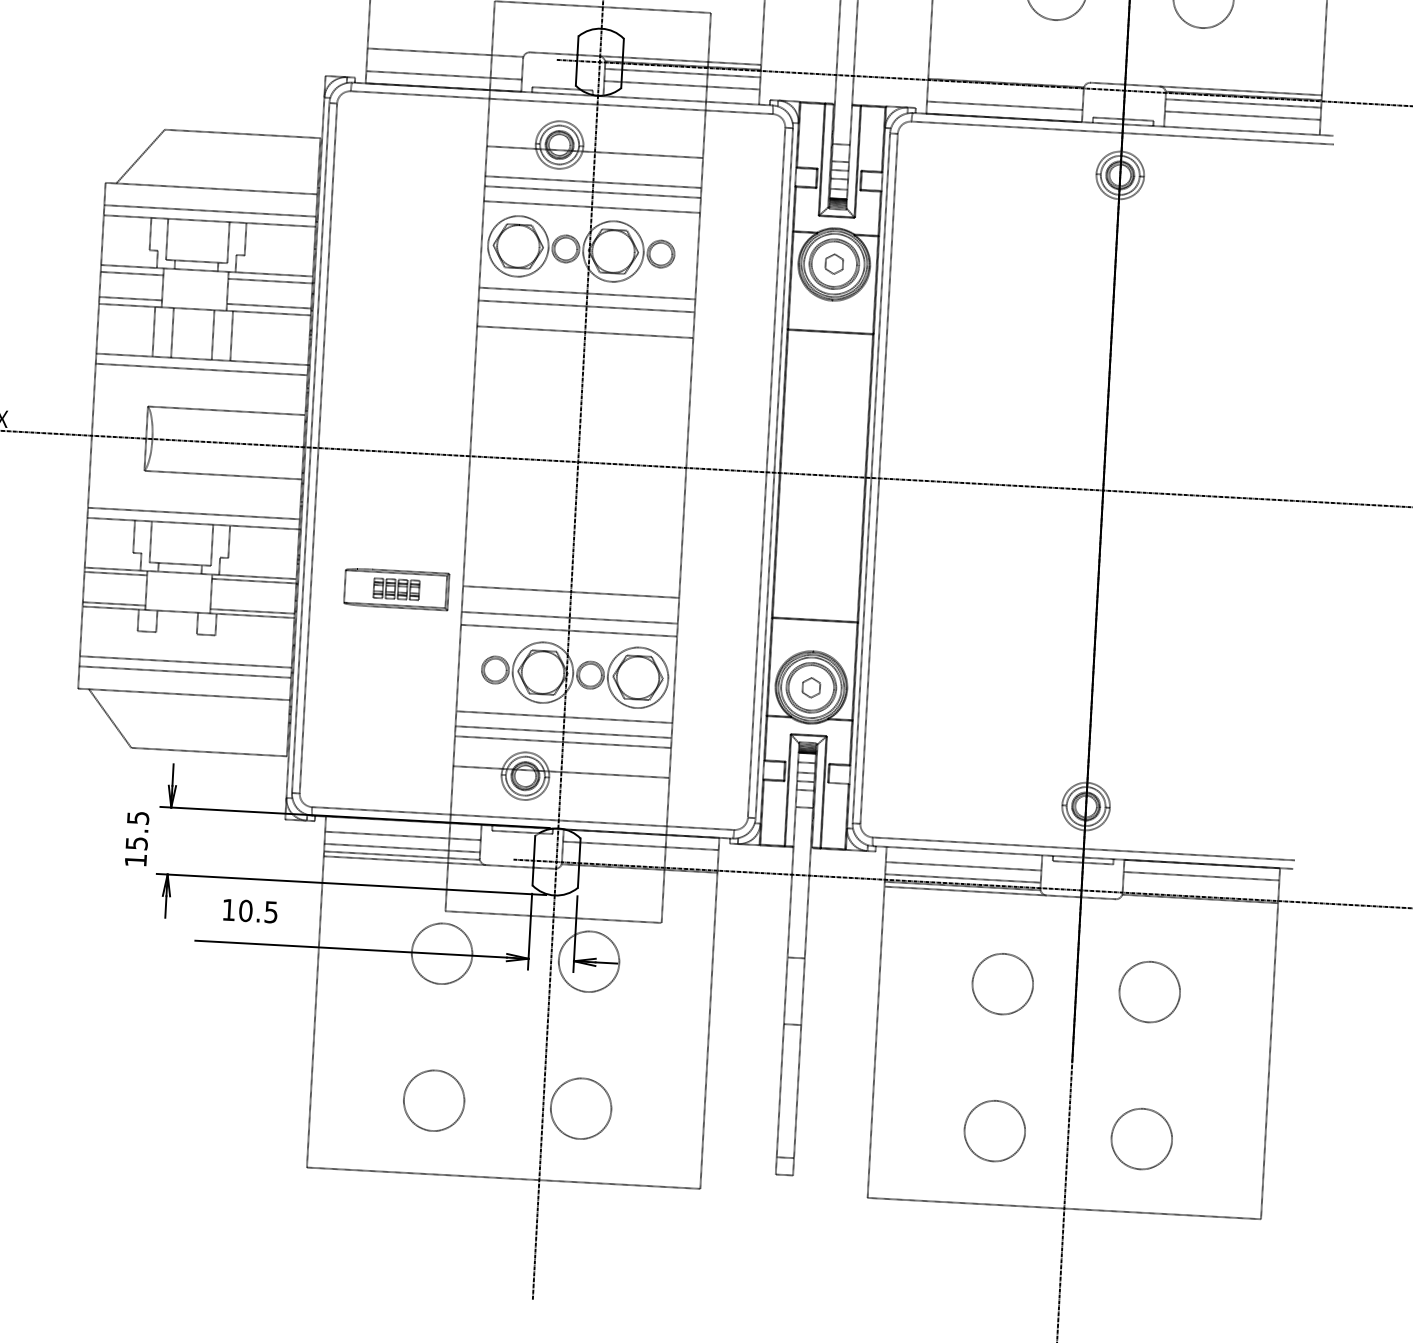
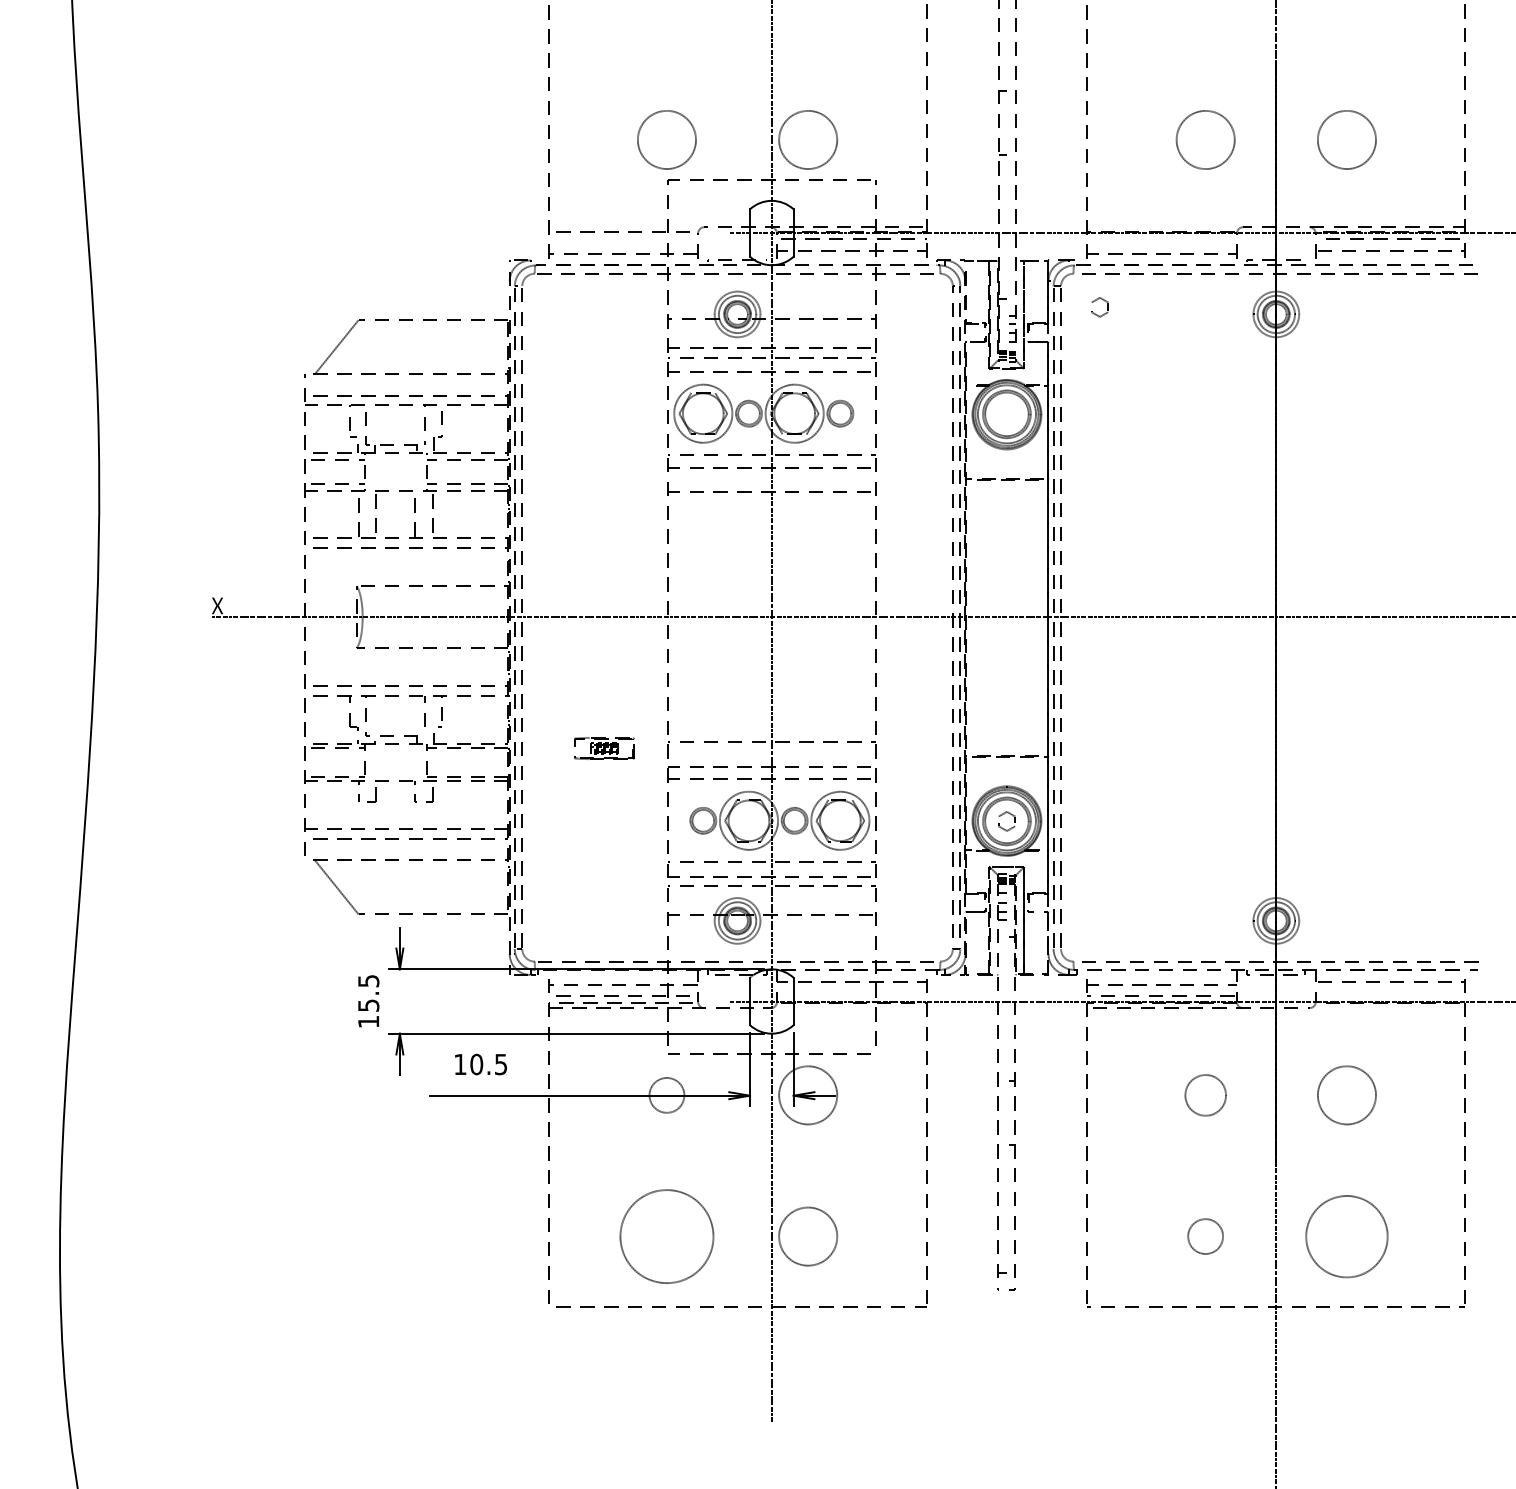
part: (828, 269) -> (1094, 312), moved
part: (396, 589) -> (604, 748), size x0.6
circle: (441, 953) -> (666, 1095), size x0.6
circle: (1002, 984) -> (1205, 1095), size x0.7
circle: (433, 1100) -> (666, 1236), size x1.6
circle: (994, 1130) -> (1205, 1236), size x0.6
circle: (1141, 1138) -> (1346, 1236), size x1.4

